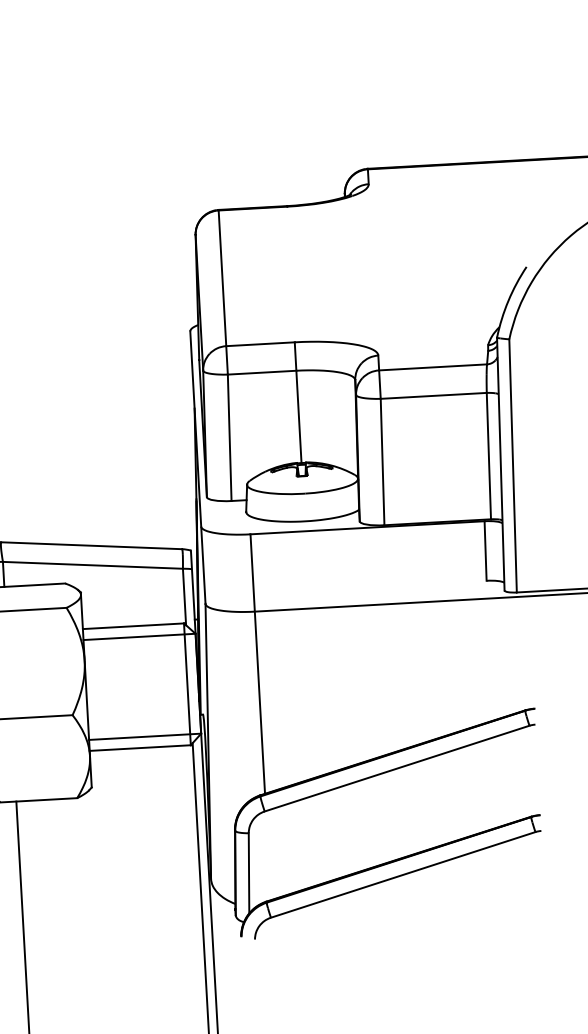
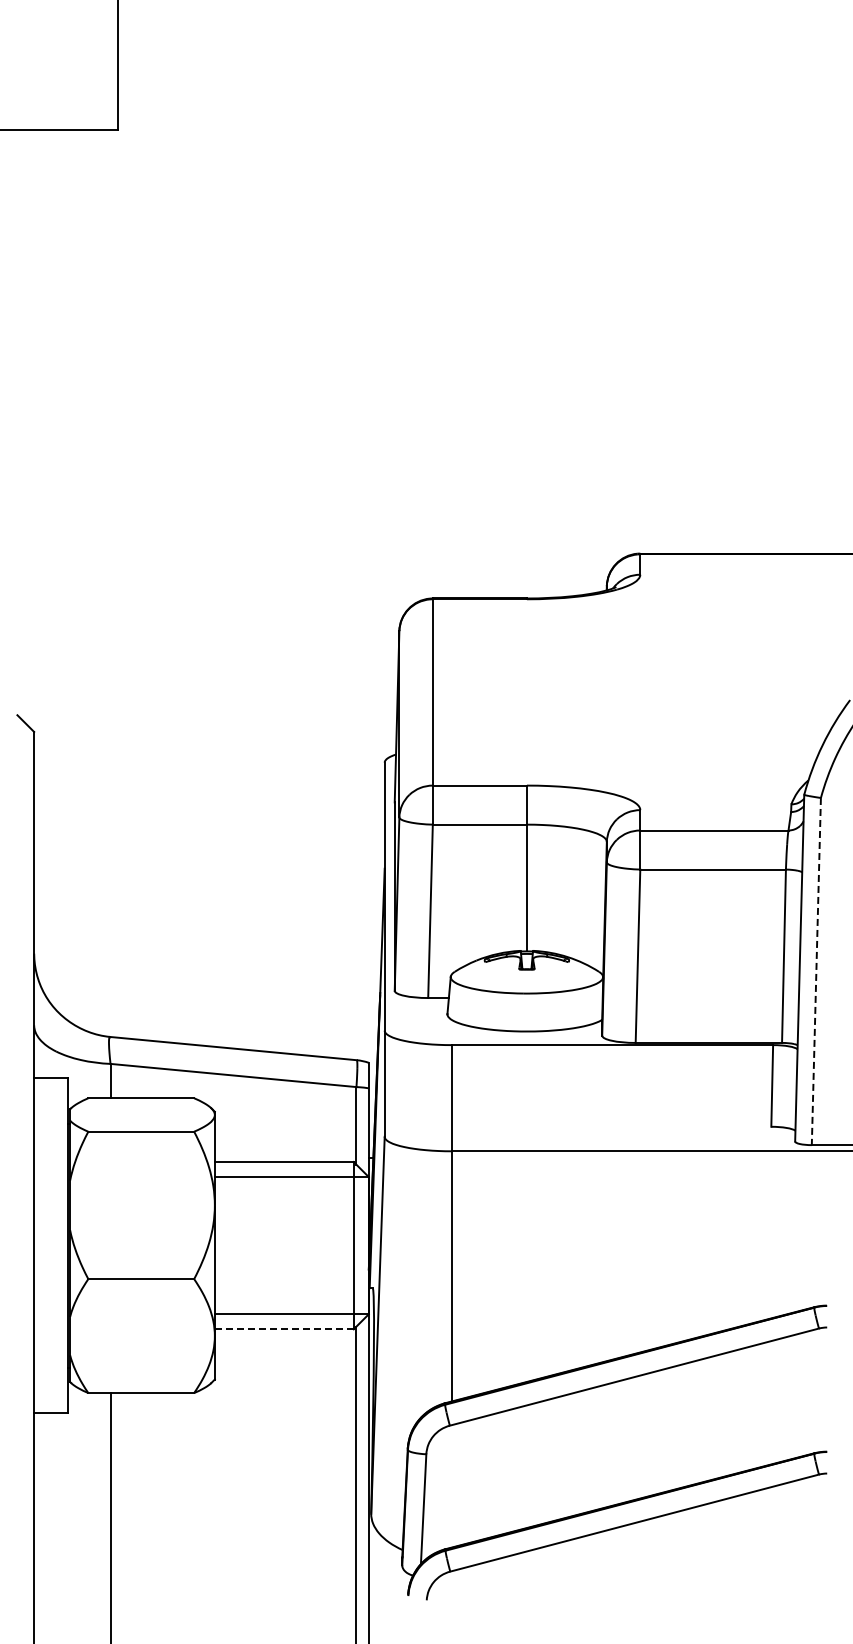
line: (513, 465) -> (816, 971), solid -> dashed
line: (140, 748) -> (284, 1329), solid -> dashed

